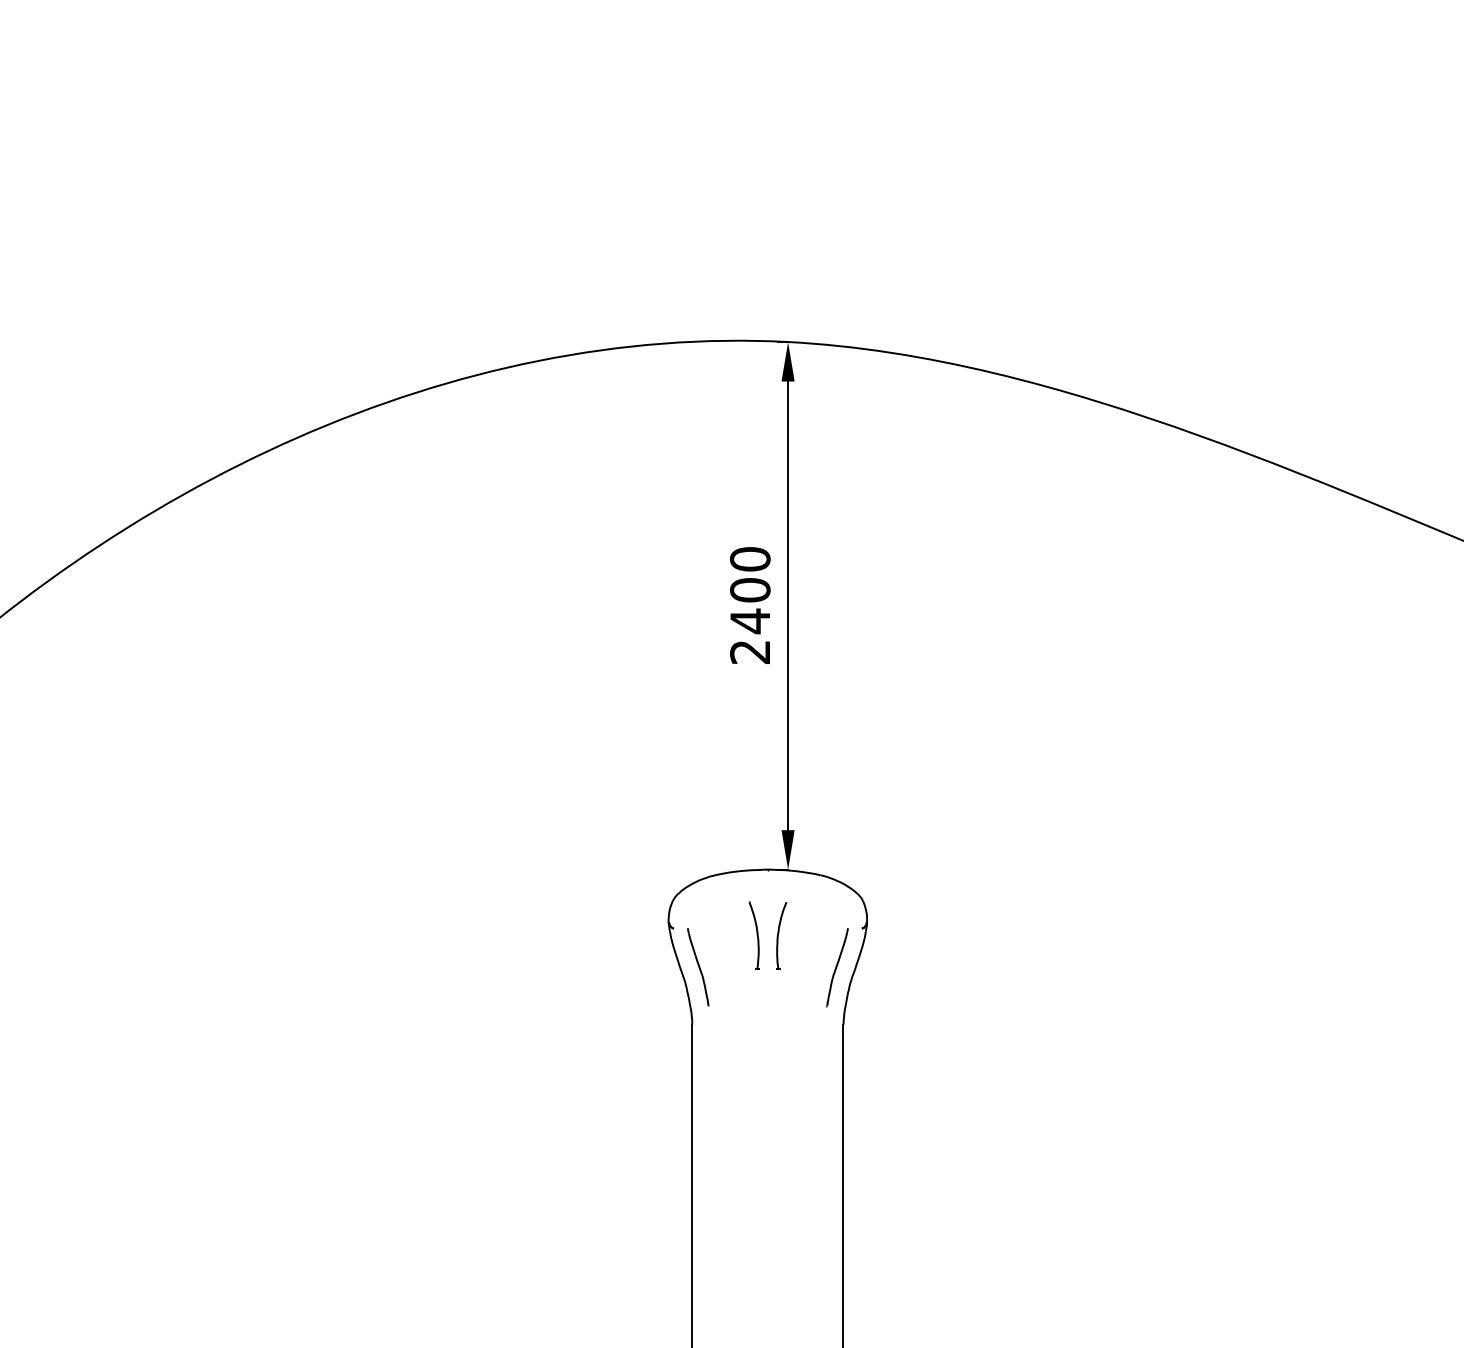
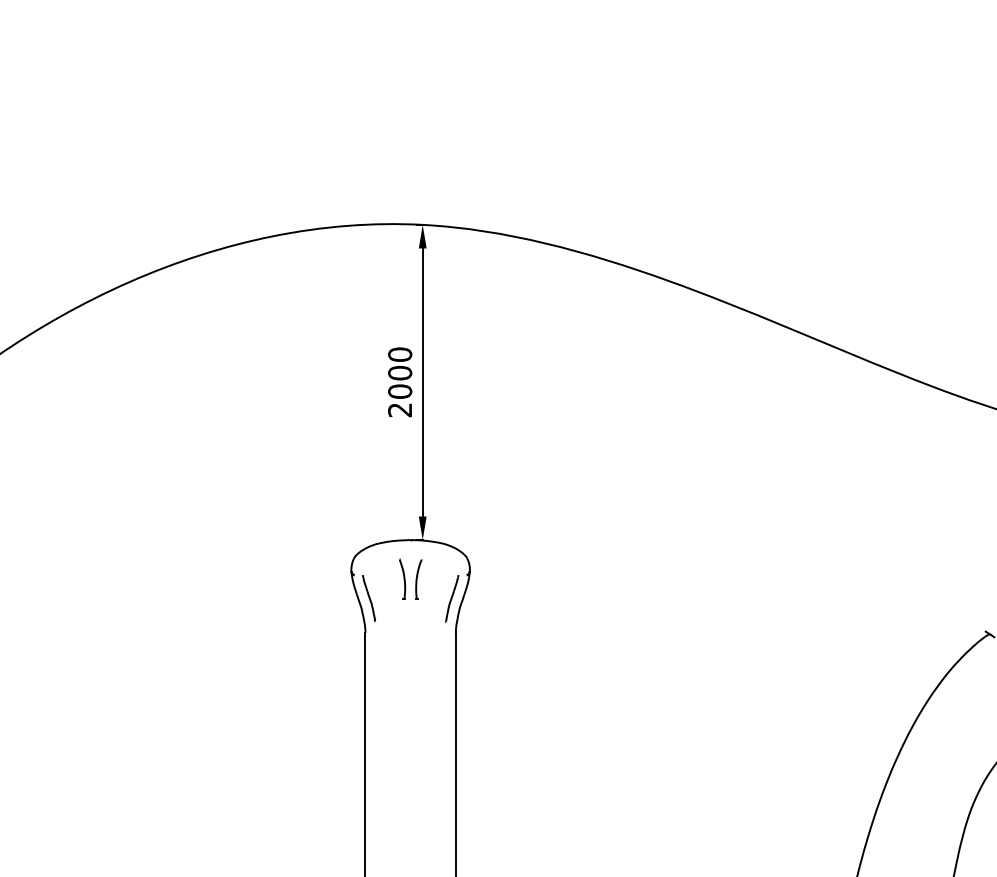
text: (750, 620) -> (400, 391), 2400 -> 2000

